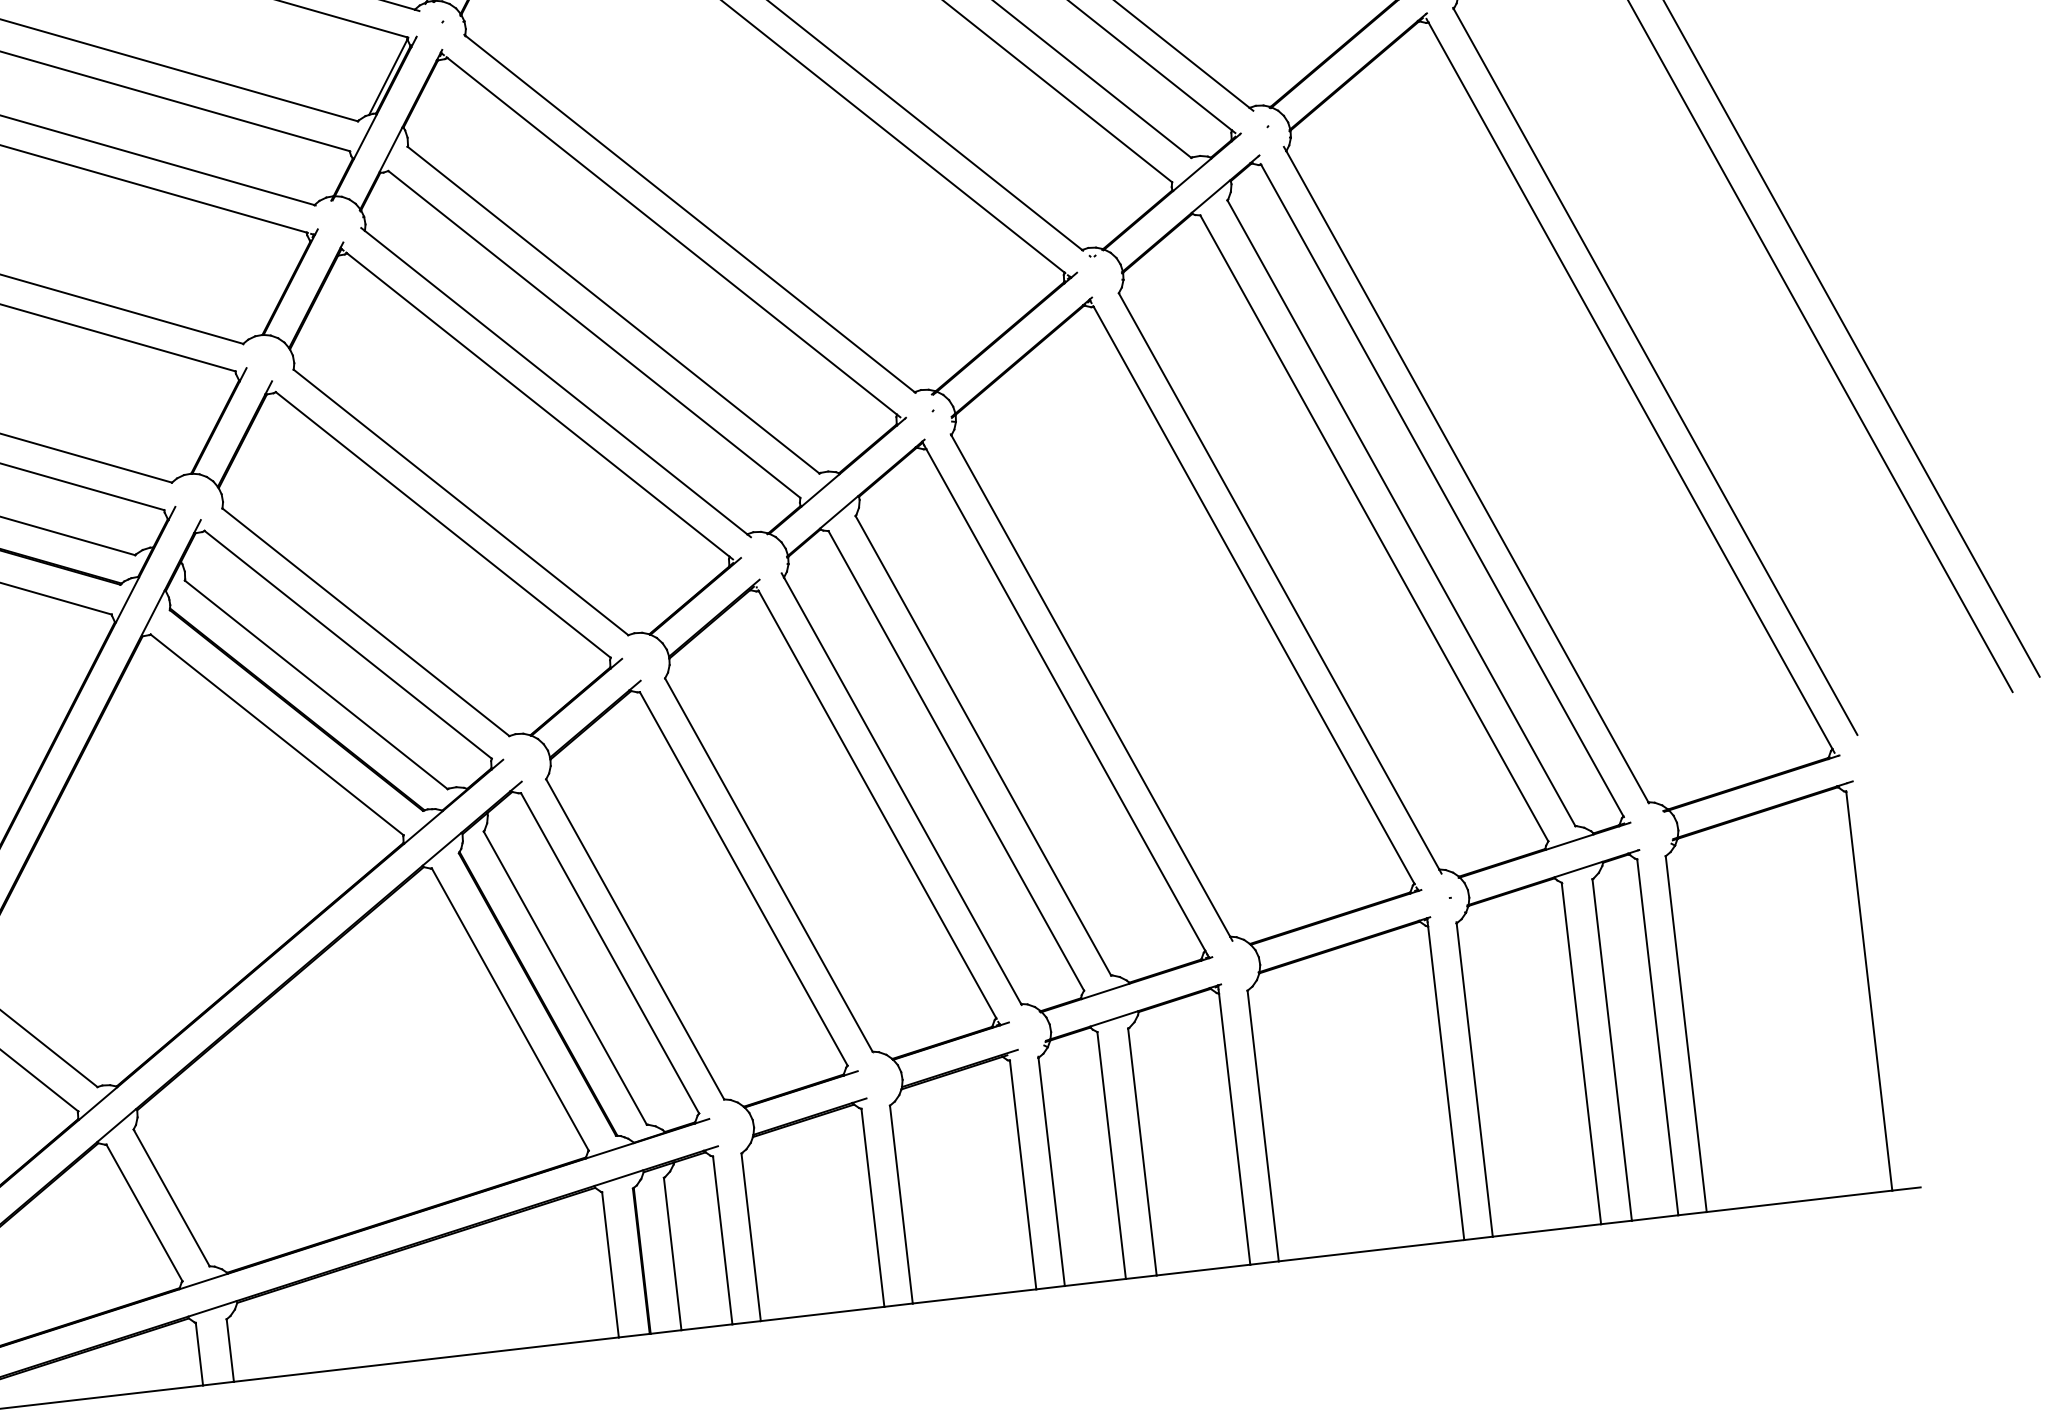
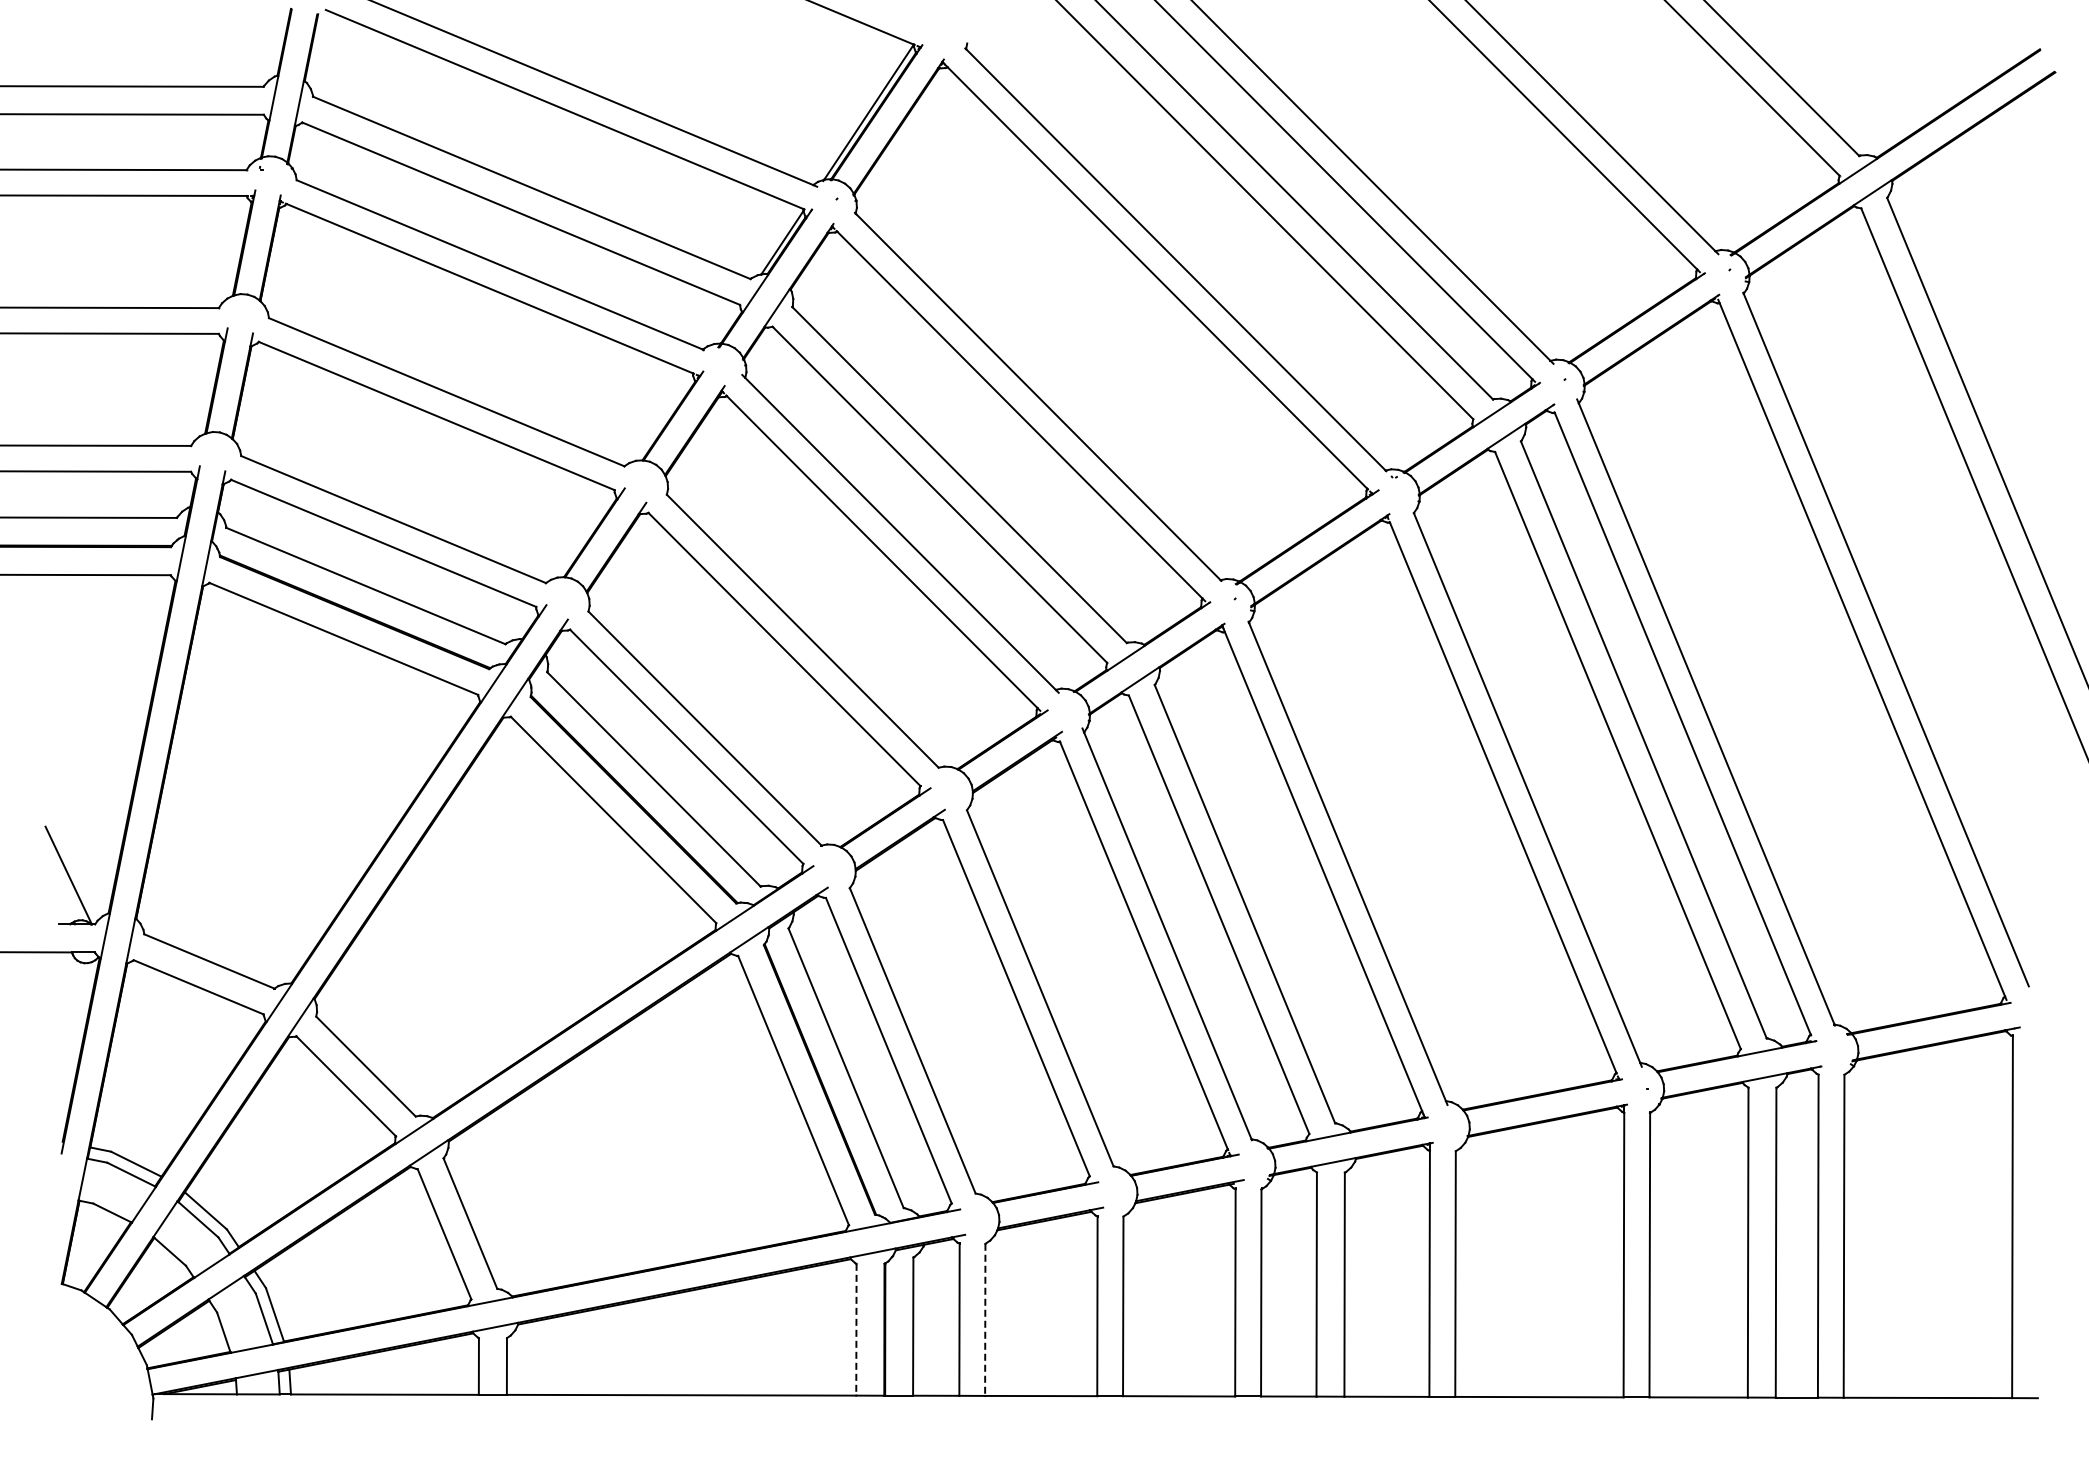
line: (751, 1237) -> (985, 1320), solid -> dashed
line: (610, 1264) -> (856, 1329), solid -> dashed

